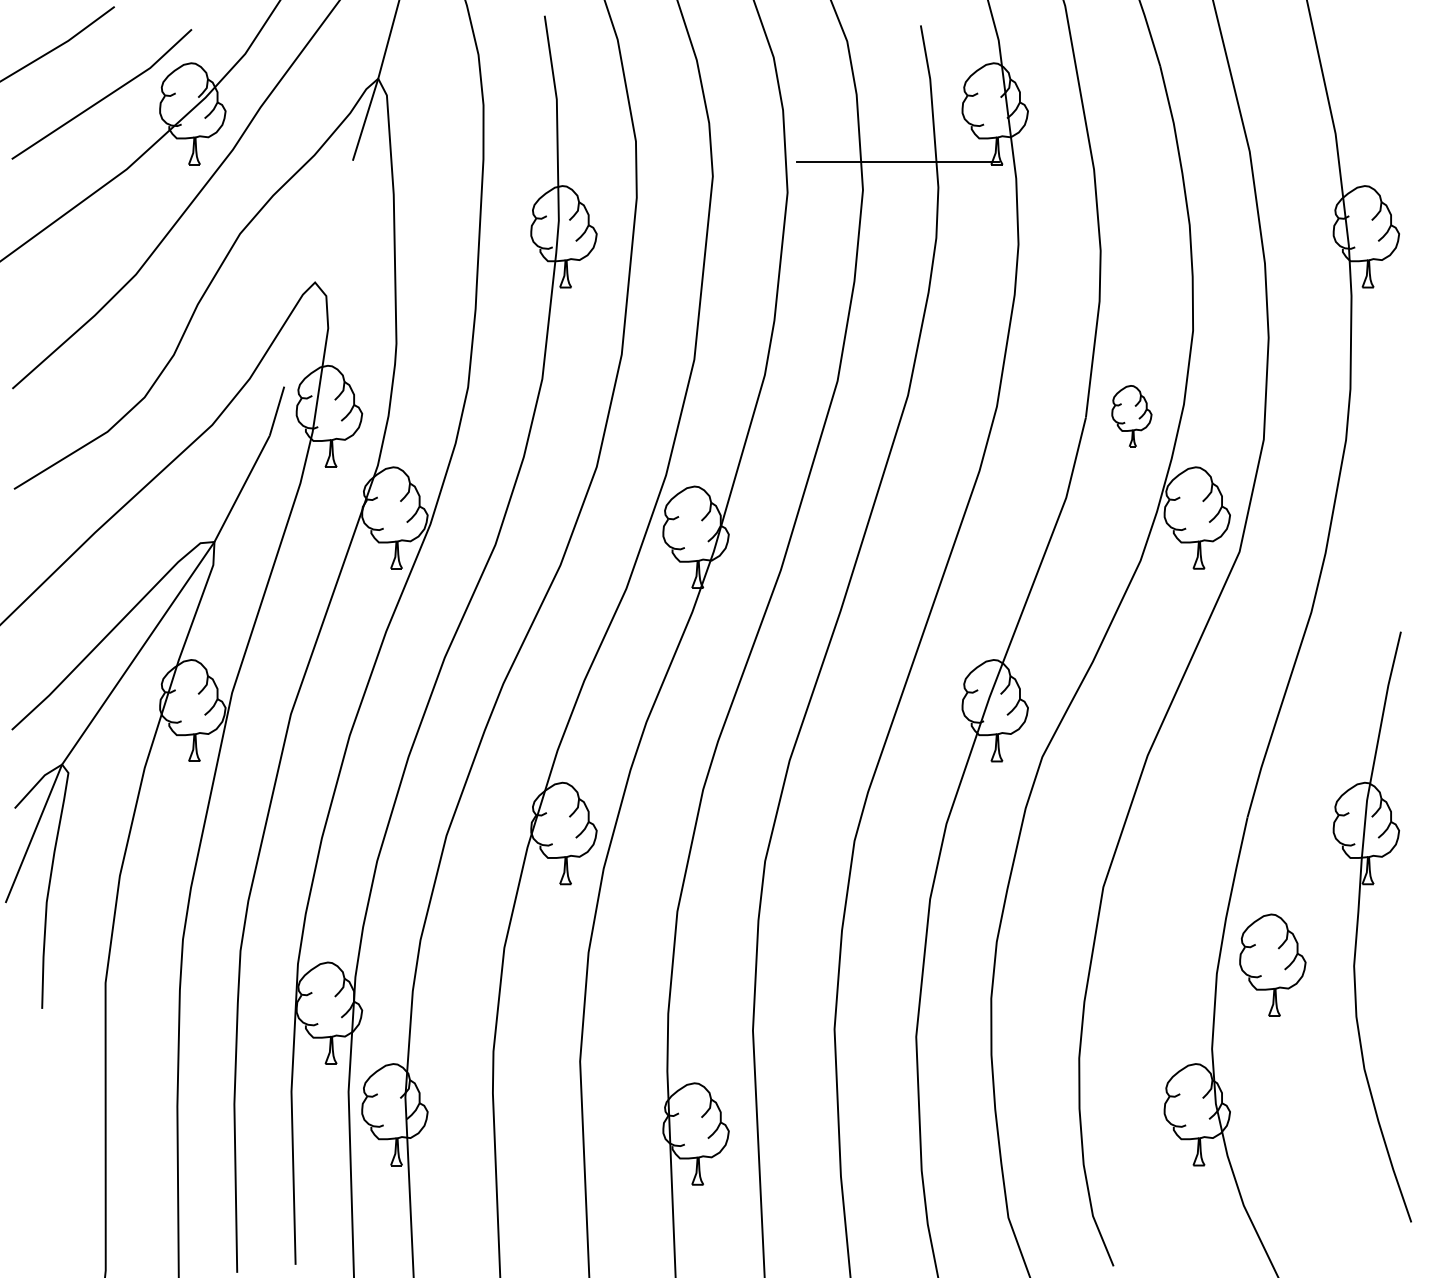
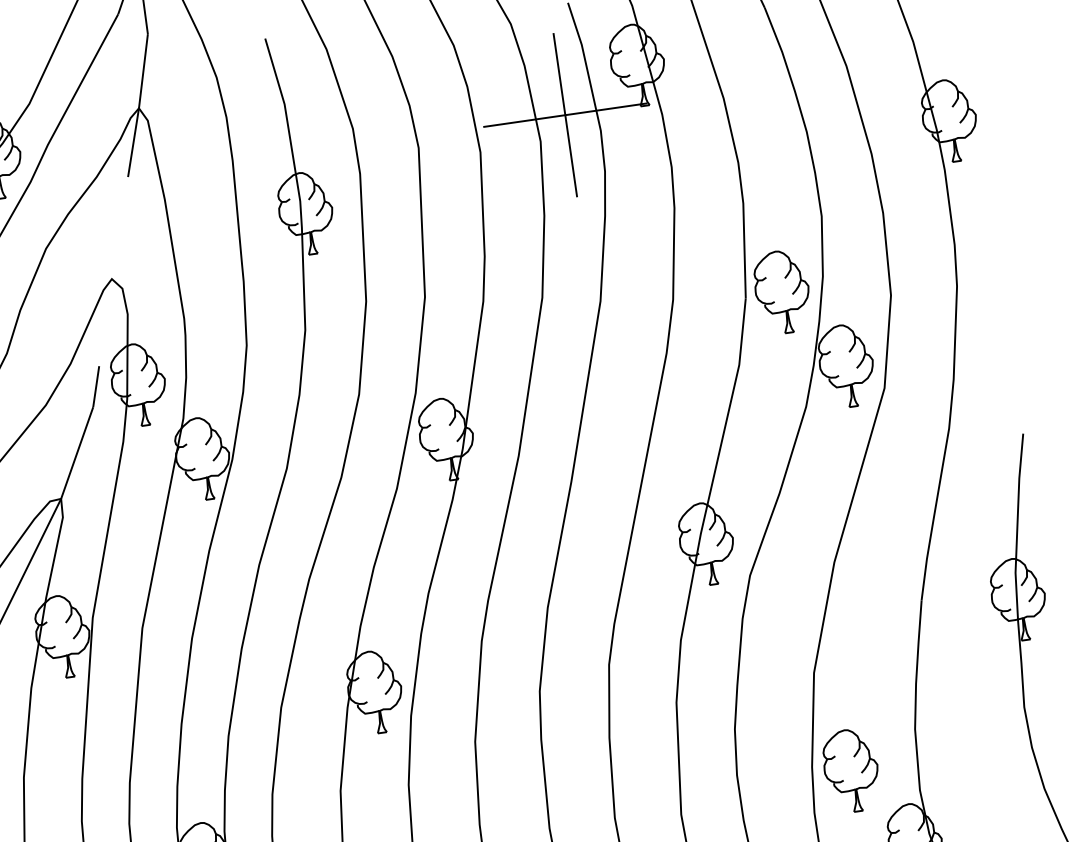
line: (897, 162) -> (565, 115), added
part: (1131, 415) -> (782, 291), size x1.67
part: (1272, 964) -> (851, 770), moved

